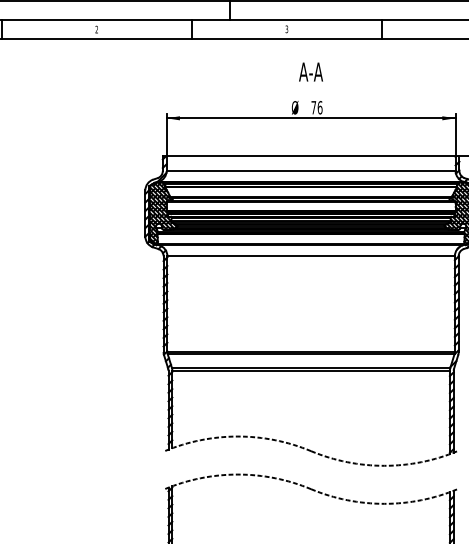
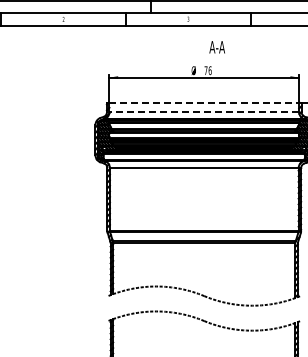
text: (309, 72) -> (216, 47), moved
line: (311, 156) -> (204, 102), solid -> dashed
line: (311, 171) -> (204, 112), solid -> dashed

